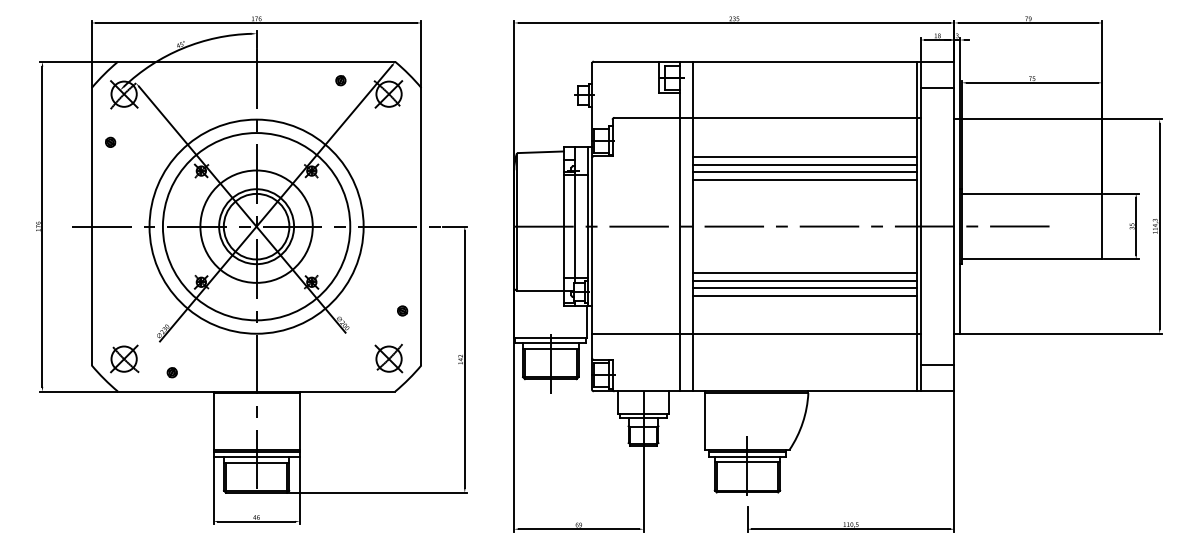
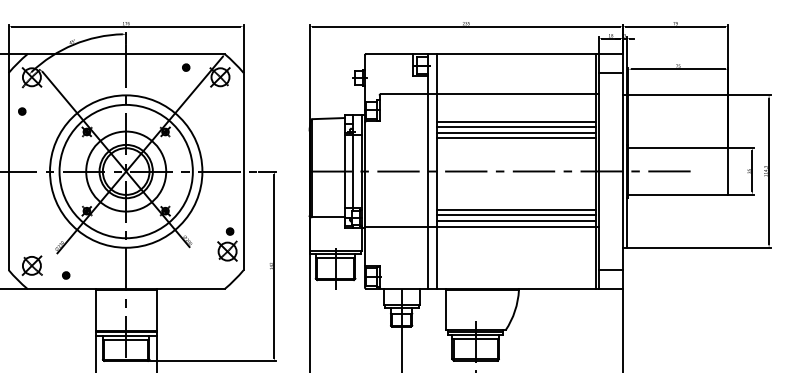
line: (805, 273) -> (516, 204), removed
line: (756, 334) -> (482, 227), moved
part: (388, 358) -> (227, 251), moved

